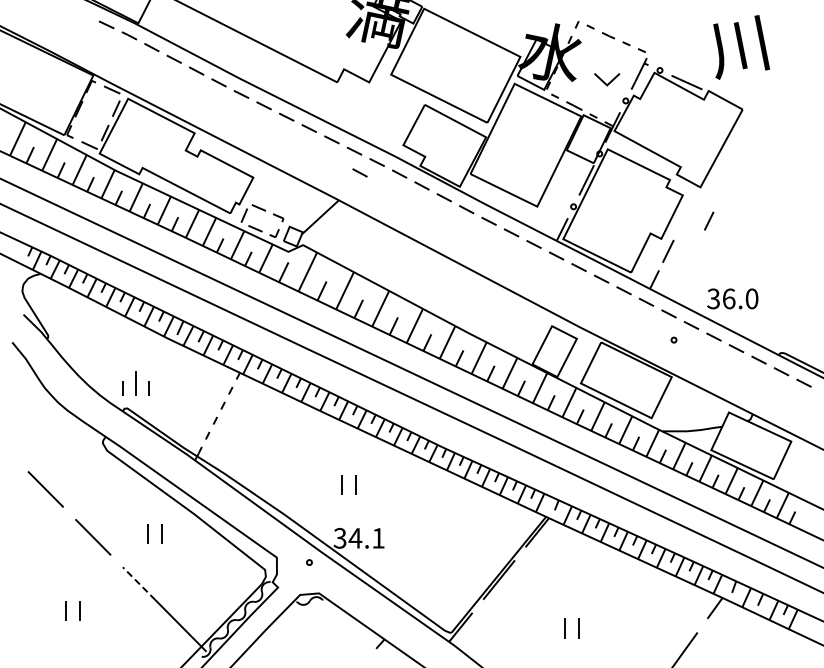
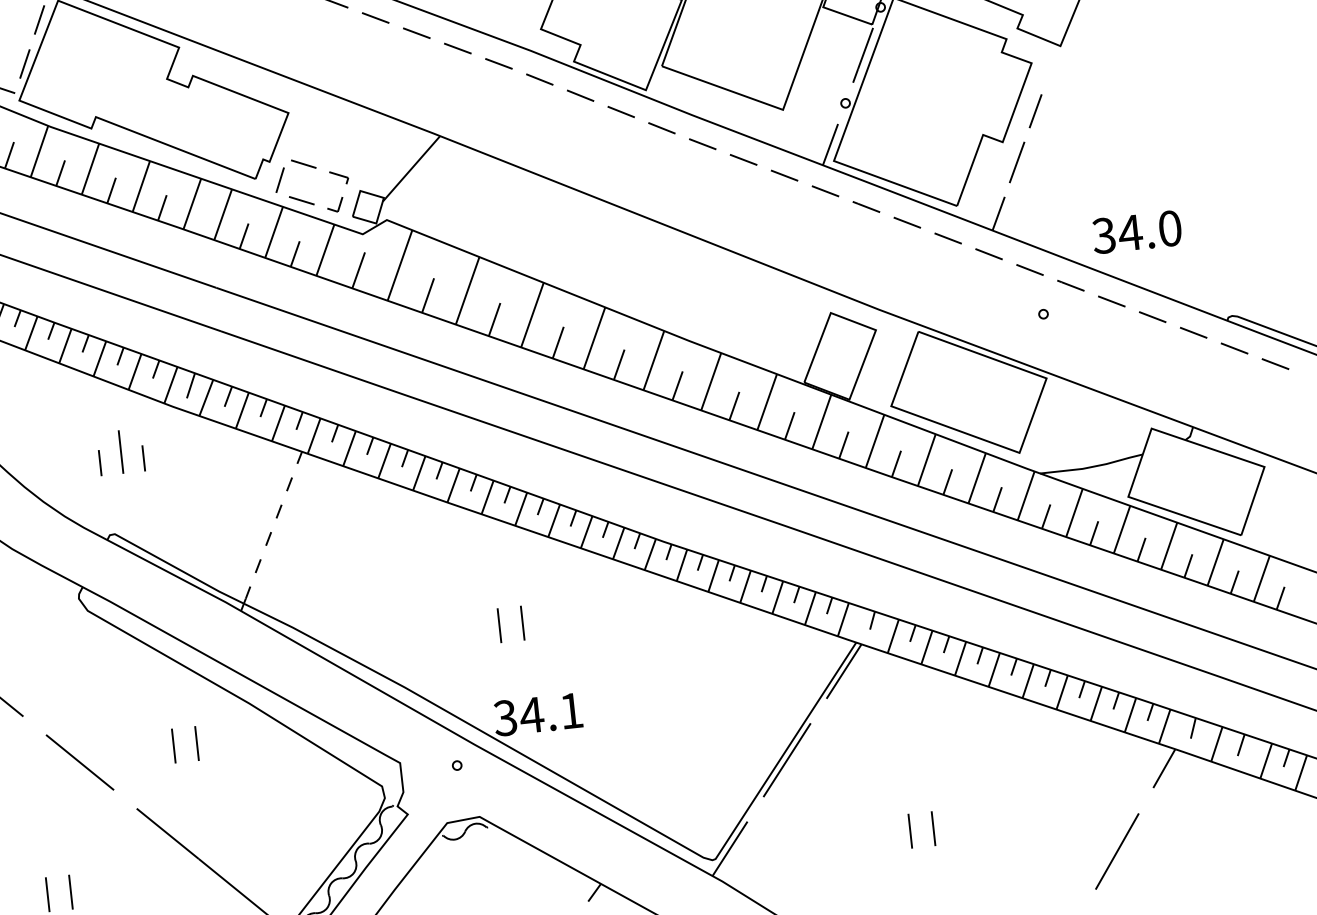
line: (359, 172) -> (470, 84), removed
line: (709, 220) -> (1036, 110), moved
text: (728, 298) -> (1129, 232), 36.0 -> 34.0
part: (135, 383) -> (119, 451), moved
line: (138, 583) -> (166, 833), dashed -> solid

